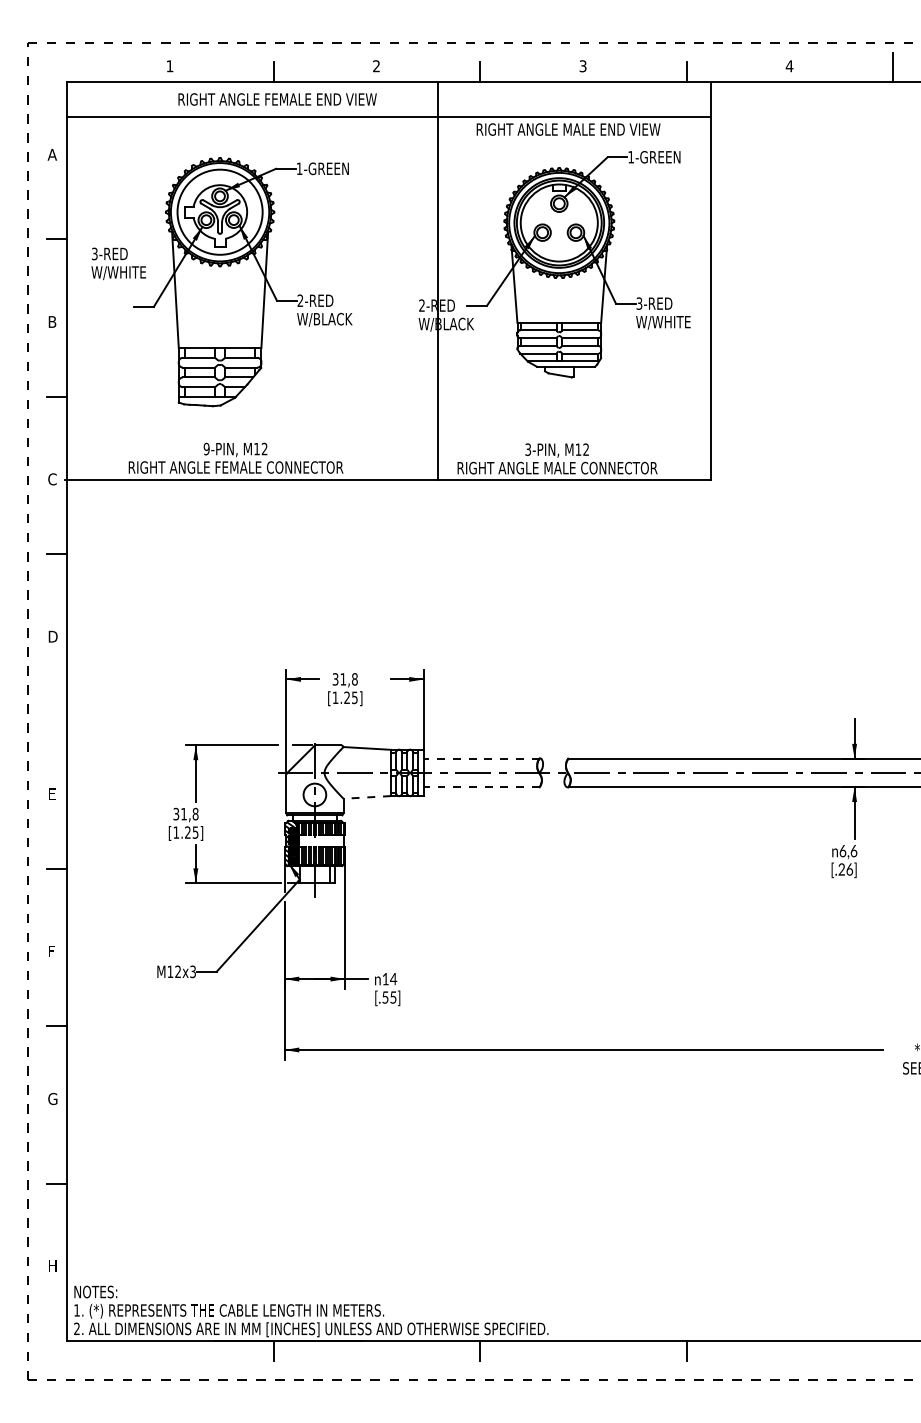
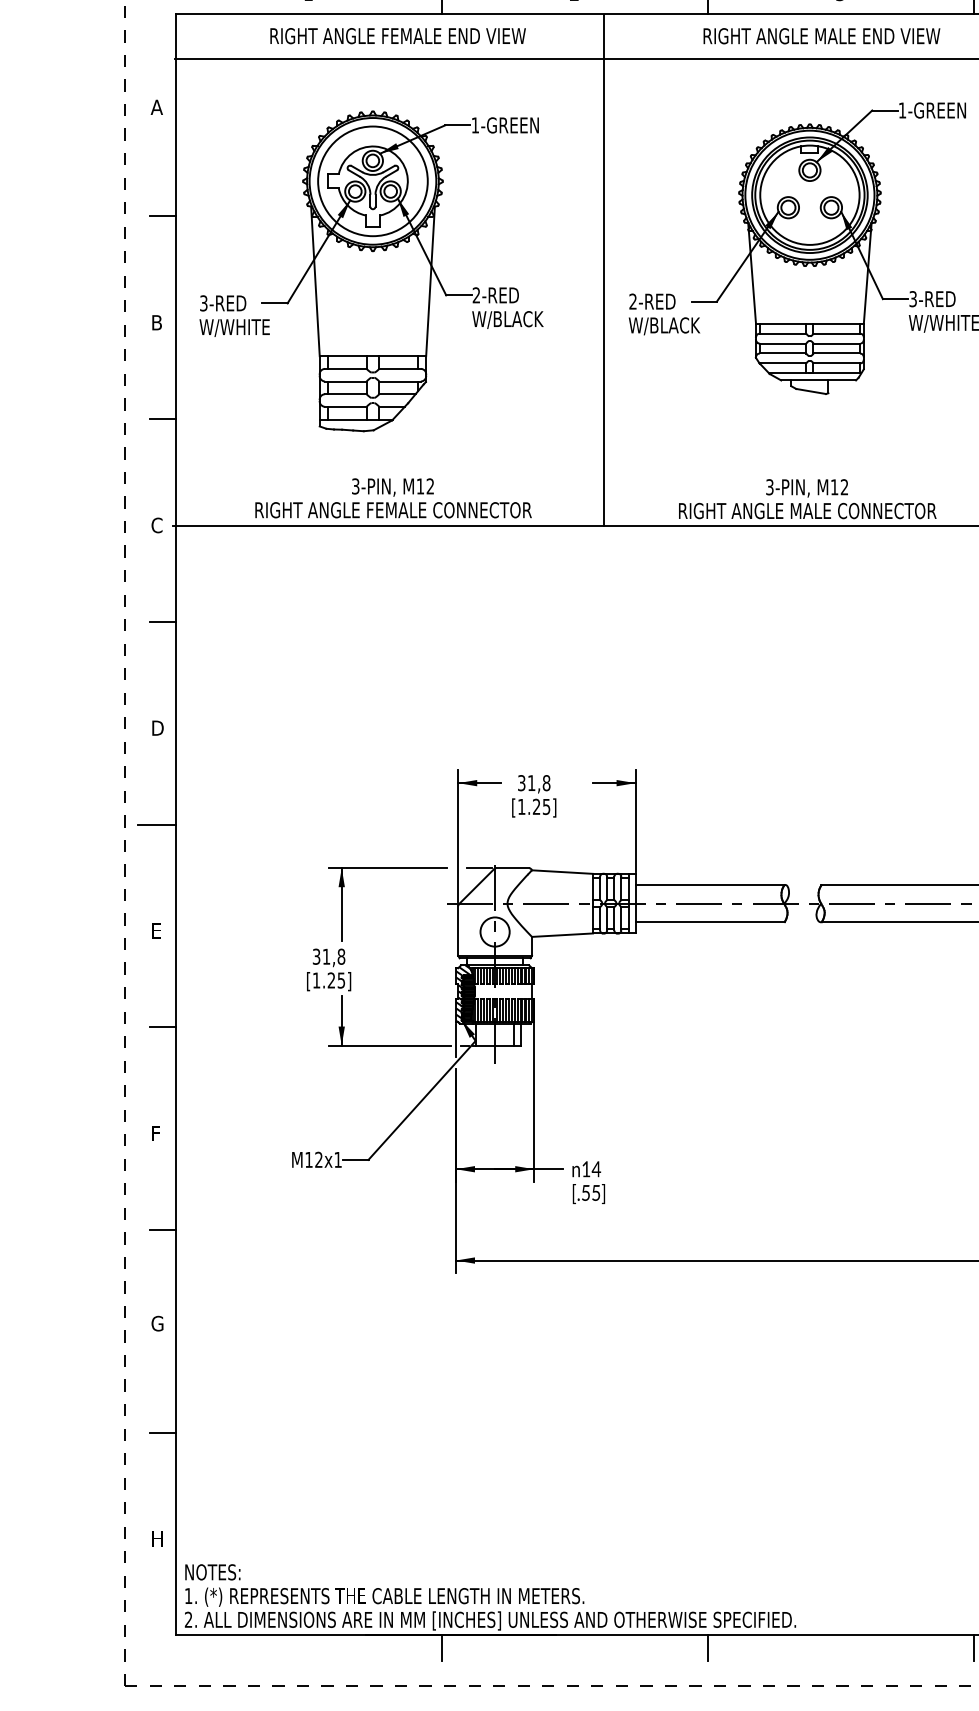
text: (277, 99) -> (397, 36), moved
text: (568, 129) -> (821, 36), moved
text: (118, 263) -> (234, 315), moved
line: (437, 280) -> (604, 269), moved
text: (206, 448) -> (355, 485), 9-PIN, -> 3-PIN,
line: (52, 711) -> (157, 824), added
line: (481, 758) -> (709, 885), dashed -> solid
line: (481, 787) -> (709, 922), dashed -> solid
line: (367, 797) -> (562, 935), dashed -> solid
text: (192, 971) -> (337, 1159), M12x3 -> M12x1

